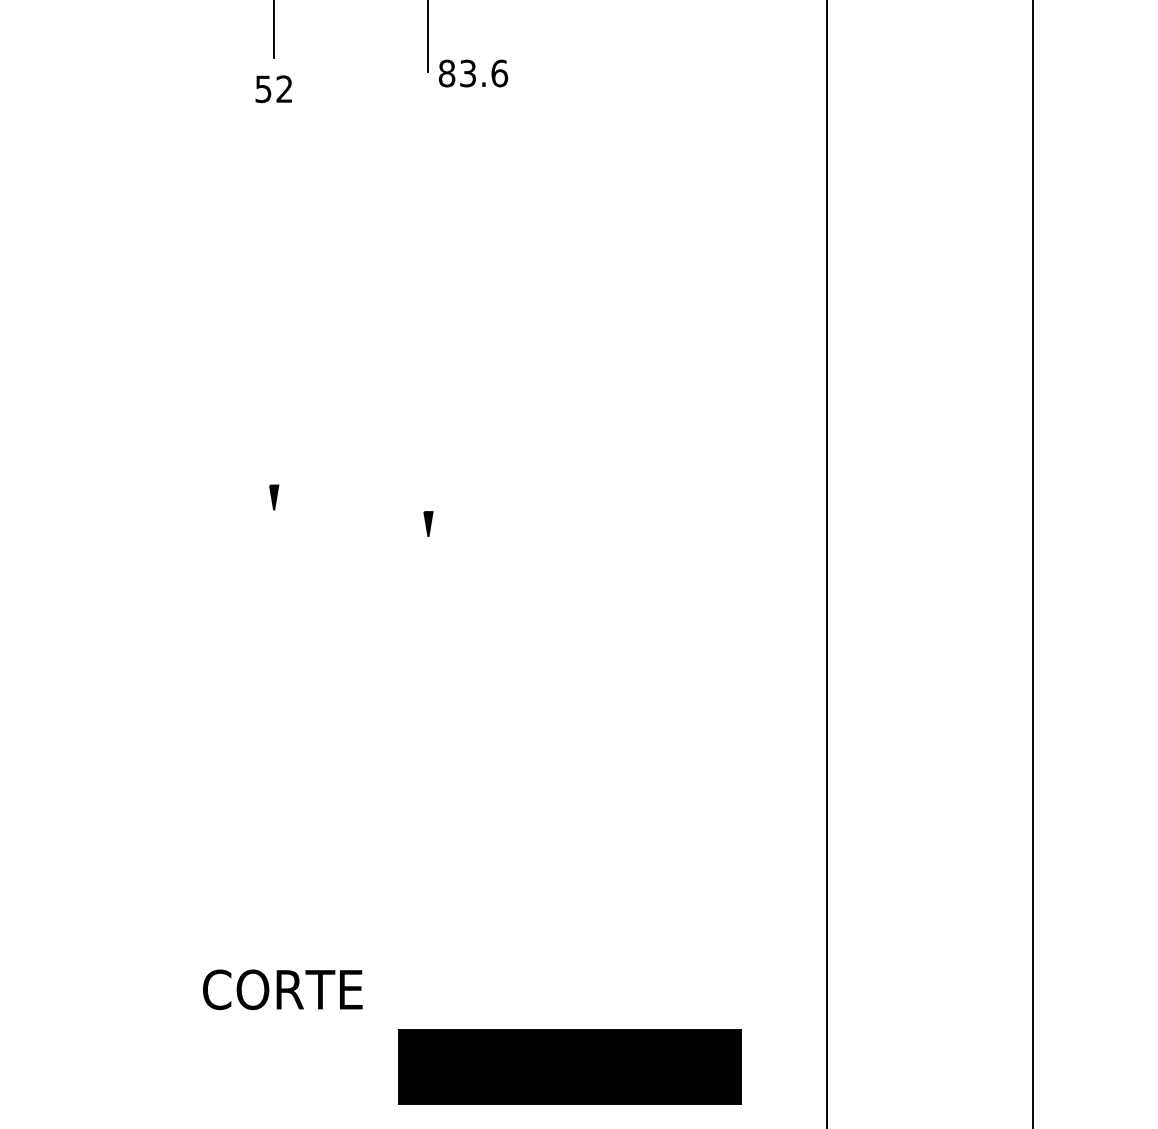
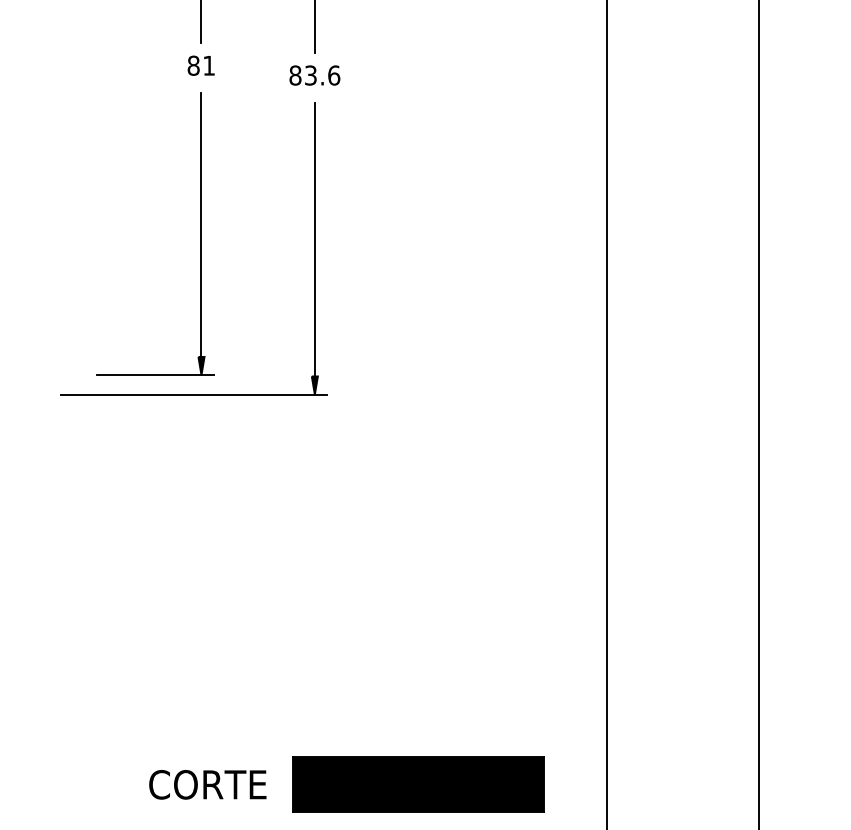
text: (473, 73) -> (314, 75), moved
text: (273, 89) -> (201, 65), 52 -> 81
line: (274, 305) -> (201, 224), added
line: (428, 326) -> (314, 240), added
line: (210, 510) -> (154, 375), added
line: (263, 536) -> (193, 394), added
text: (282, 989) -> (207, 784), moved

